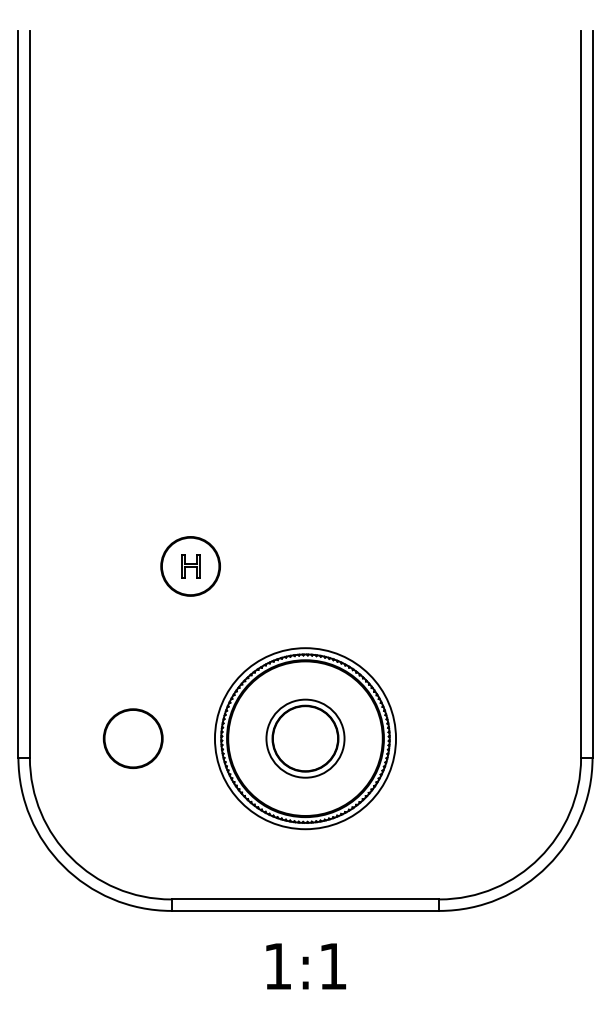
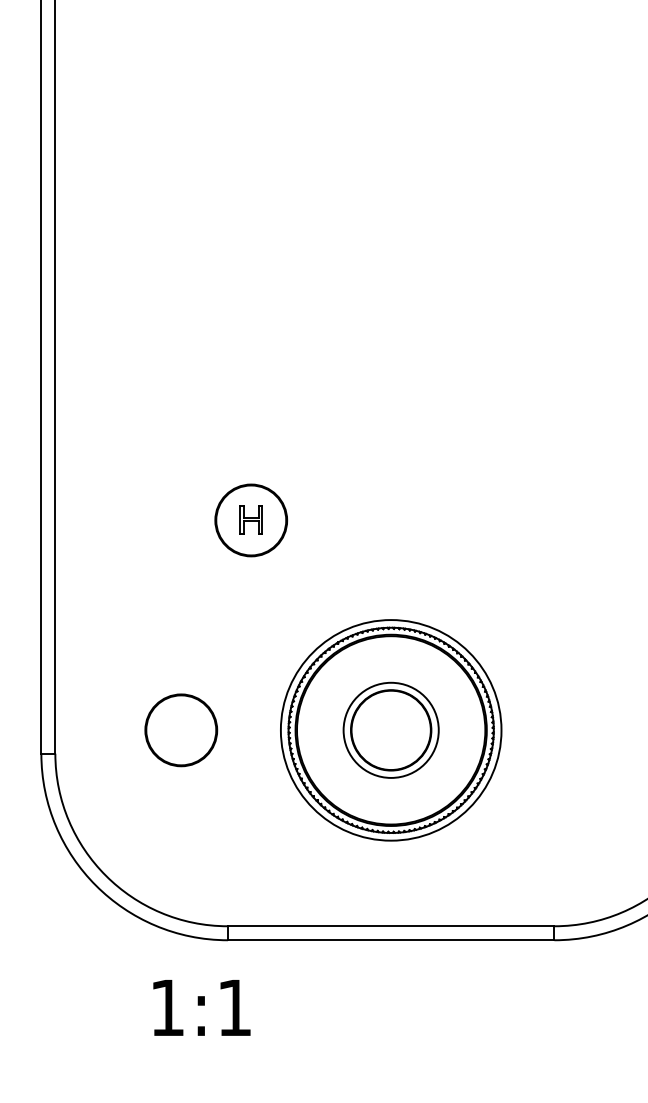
text: (306, 966) -> (202, 1007), moved

